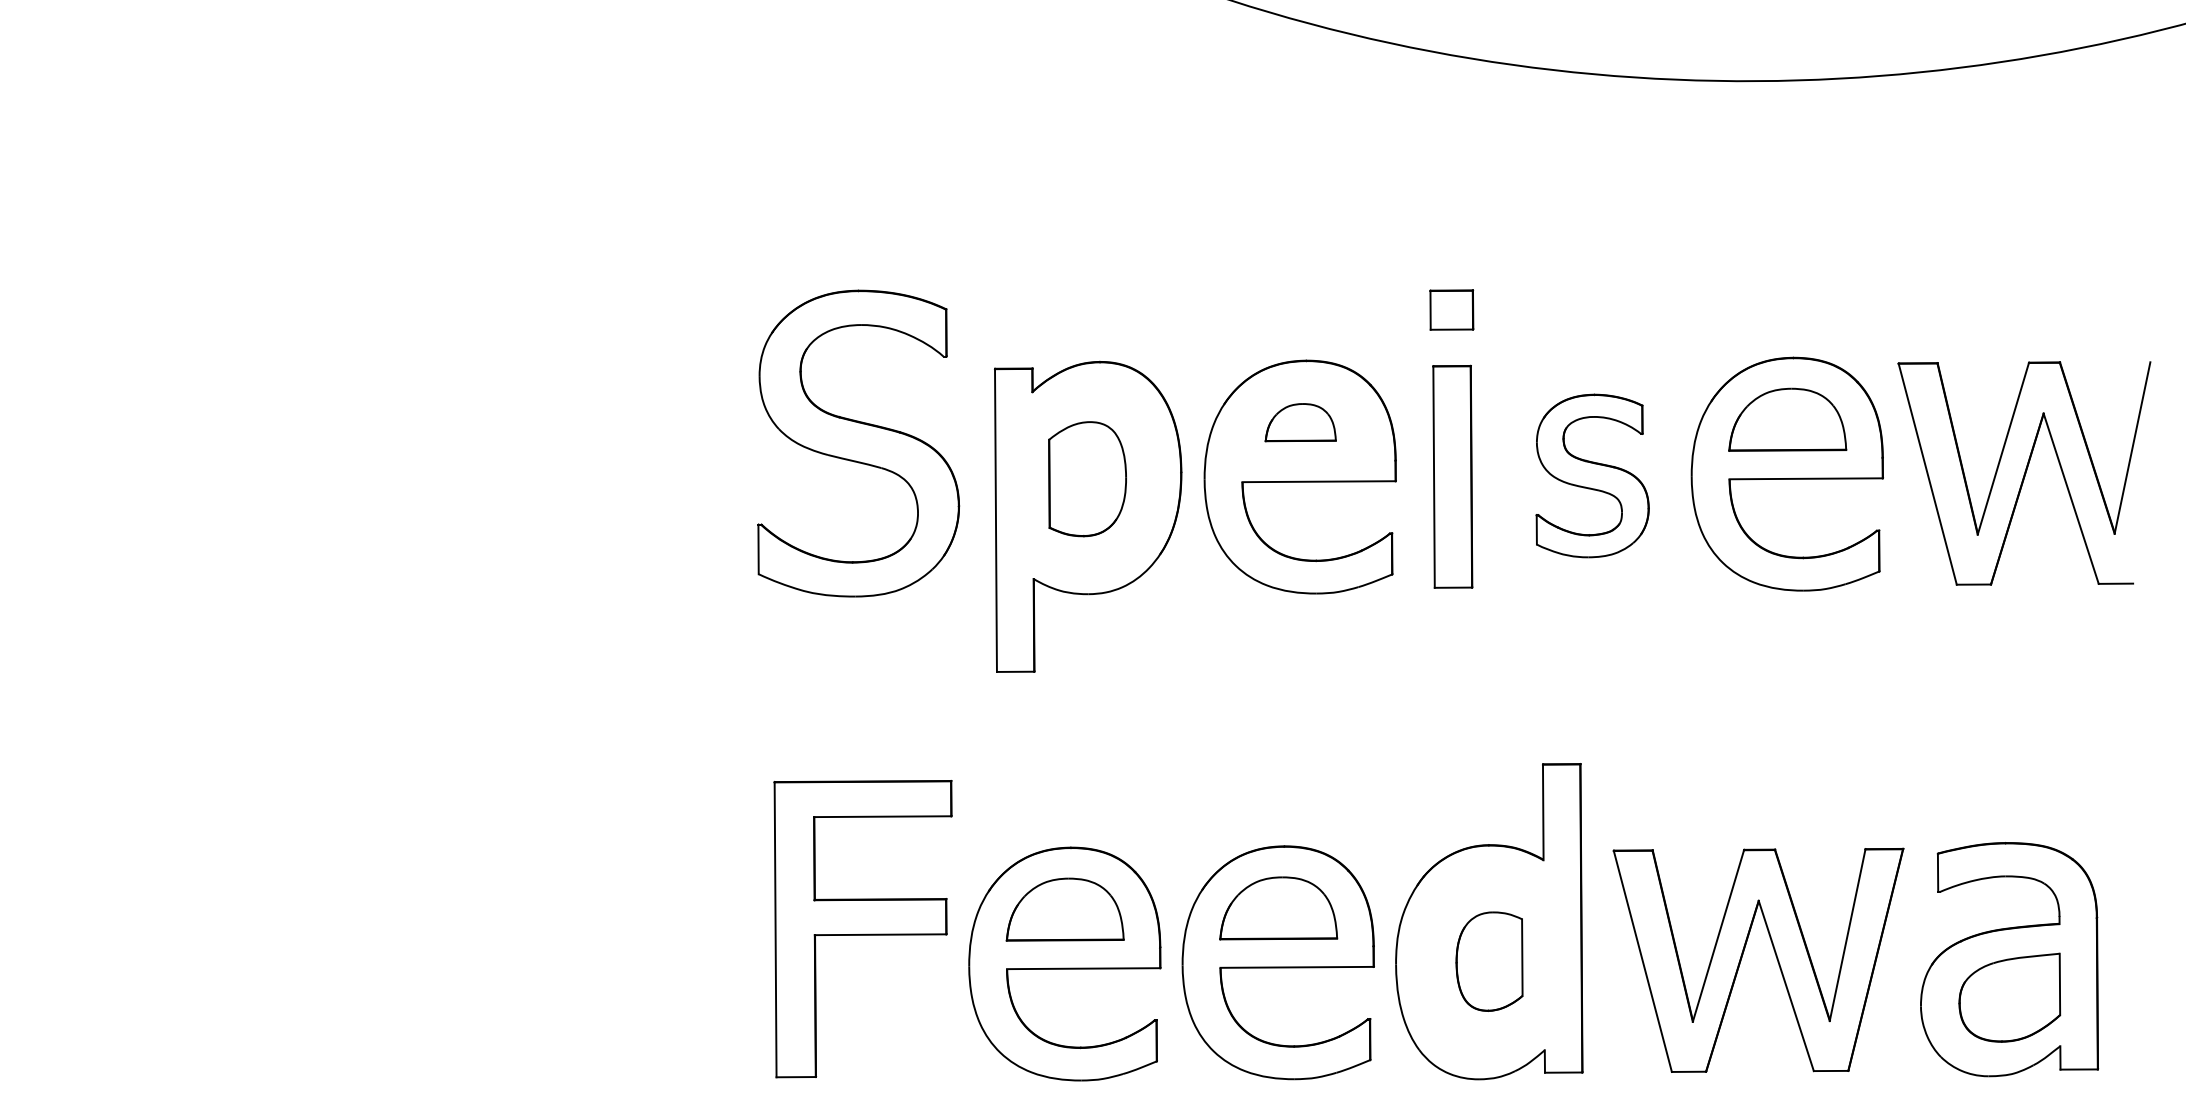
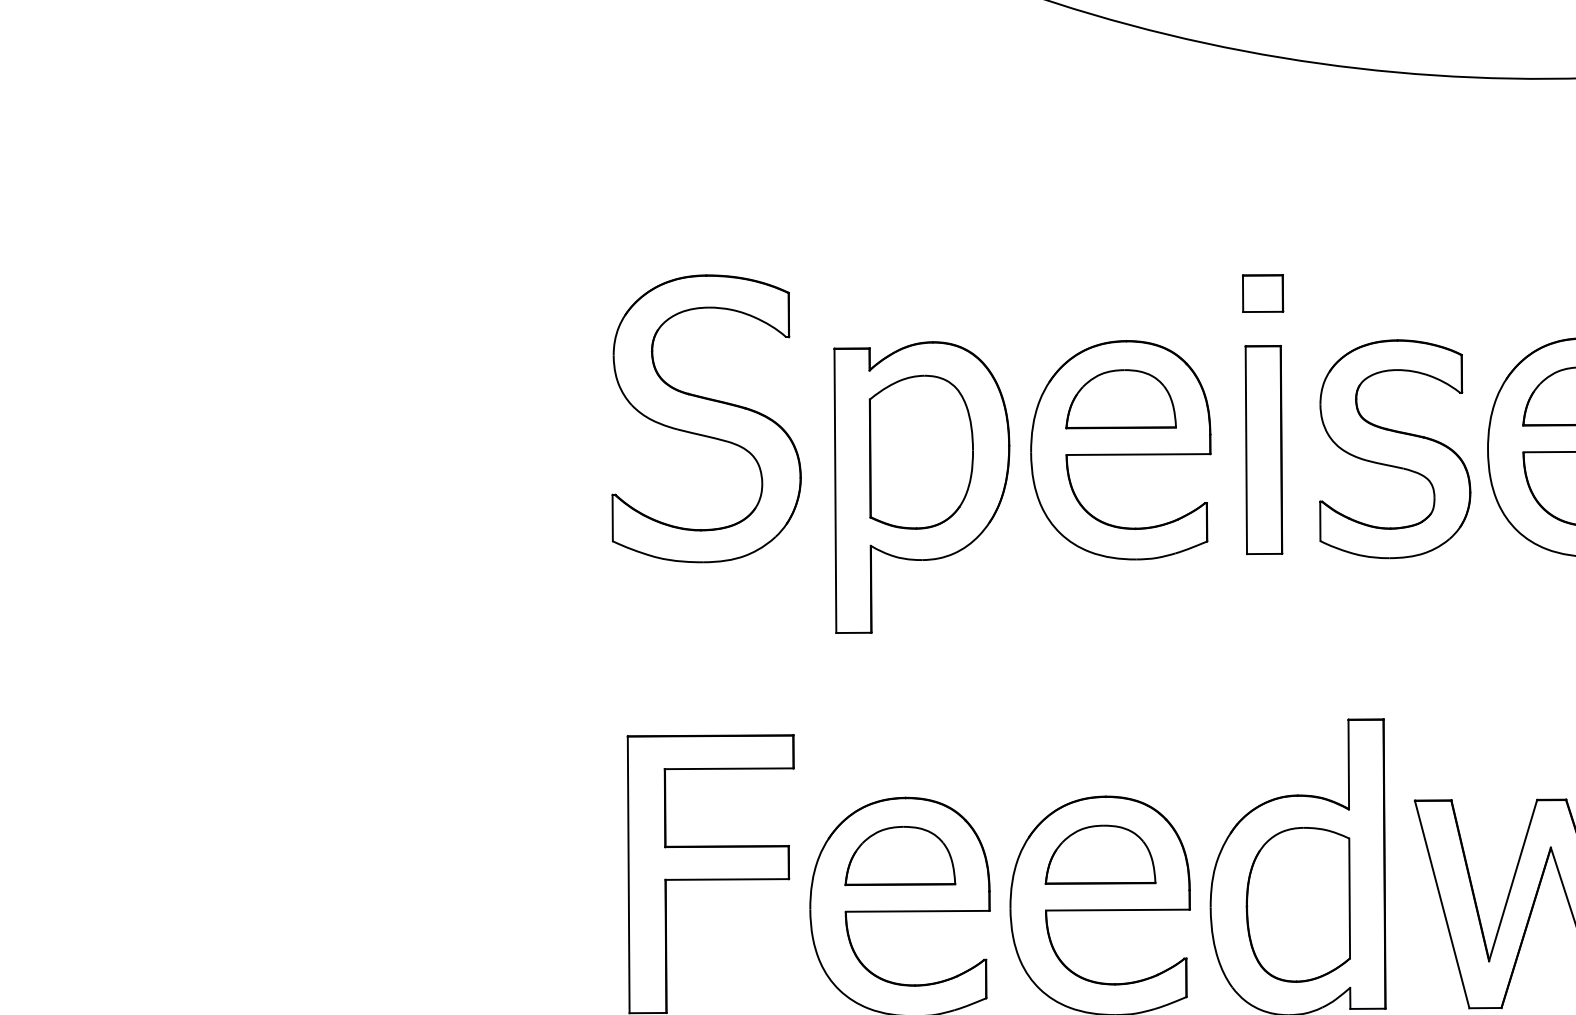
part: (1300, 422) -> (1121, 399), size x1.67
part: (1592, 475) -> (1394, 448), size x1.43
part: (1087, 478) -> (921, 451), size x1.43
part: (1489, 961) -> (1298, 904), size x1.67

